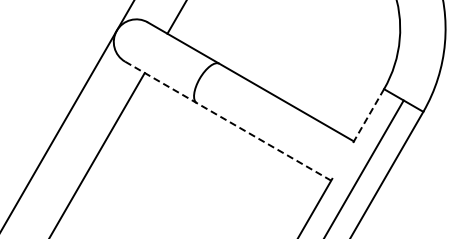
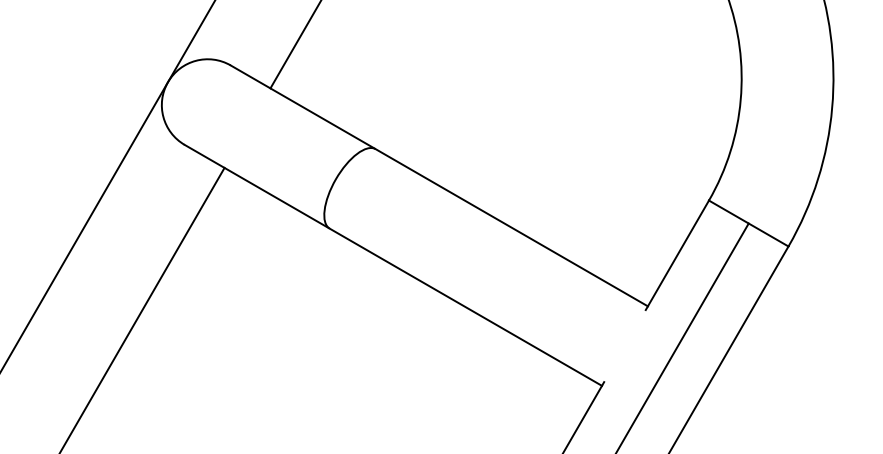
line: (368, 116) -> (677, 255), dashed -> solid
line: (228, 121) -> (394, 266), dashed -> solid

